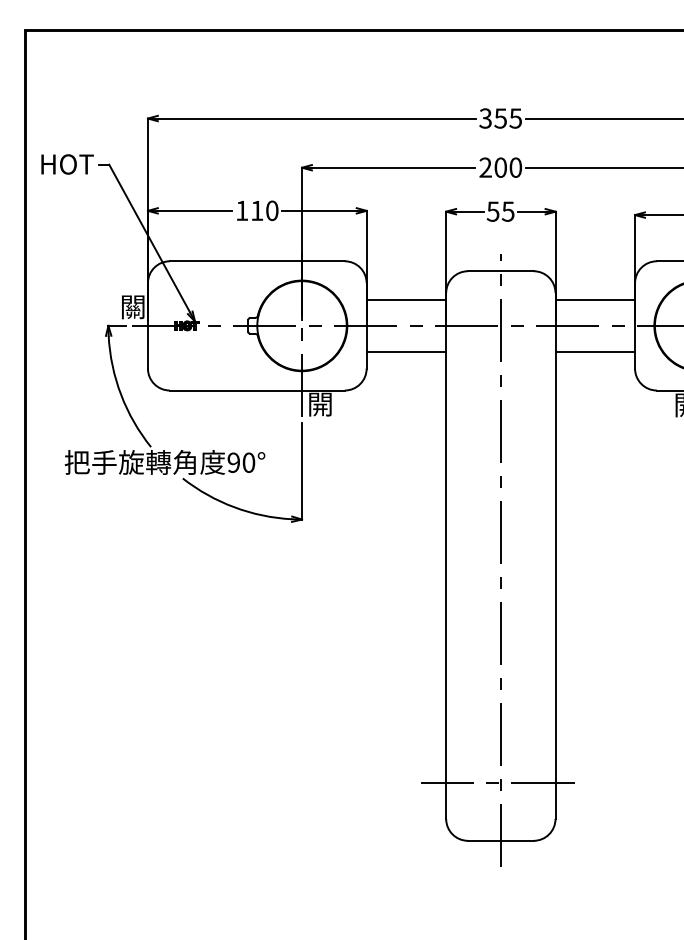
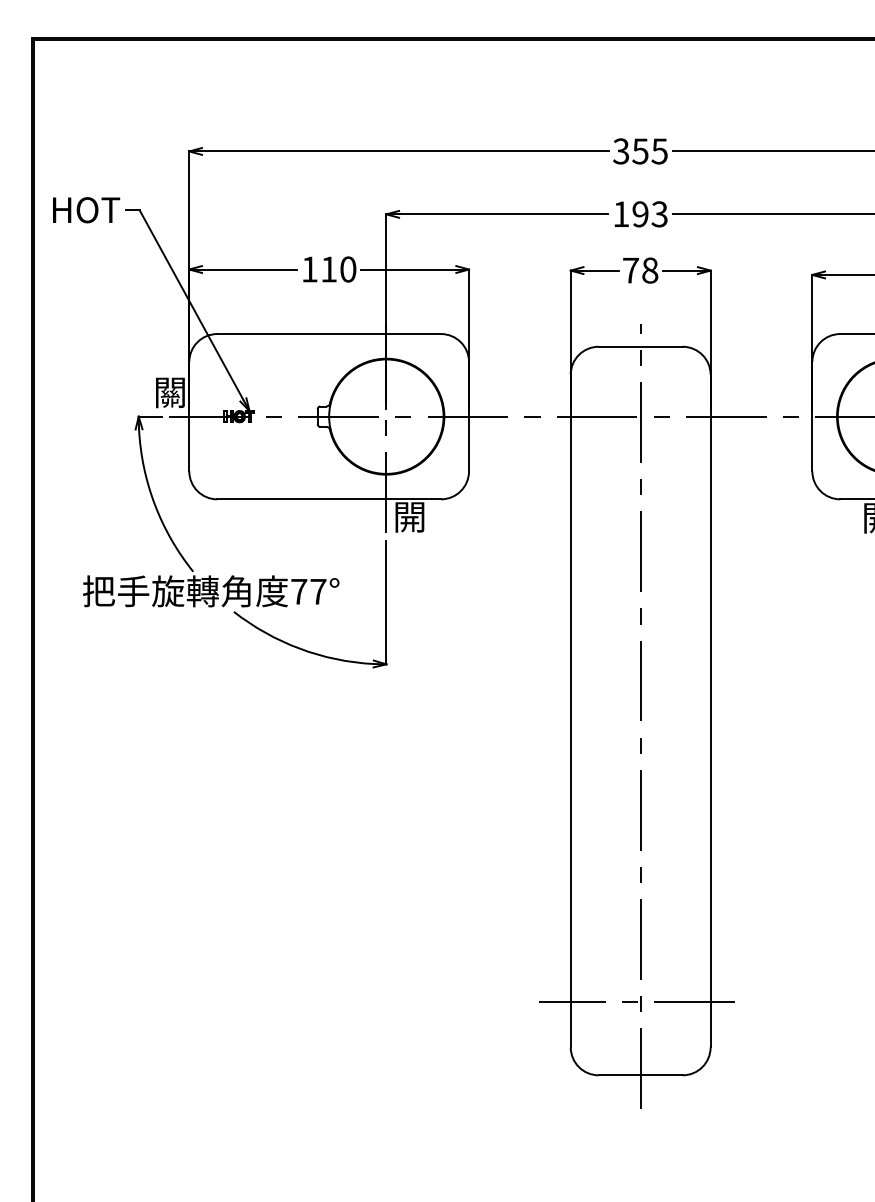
text: (500, 167) -> (640, 214), 200 -> 193
text: (500, 211) -> (640, 270), 55 -> 78
line: (406, 300) -> (520, 384), removed
line: (595, 300) -> (761, 384), removed
line: (406, 351) -> (520, 449), removed
line: (595, 351) -> (761, 449), removed
text: (241, 462) -> (308, 591), 90° -> 77°

